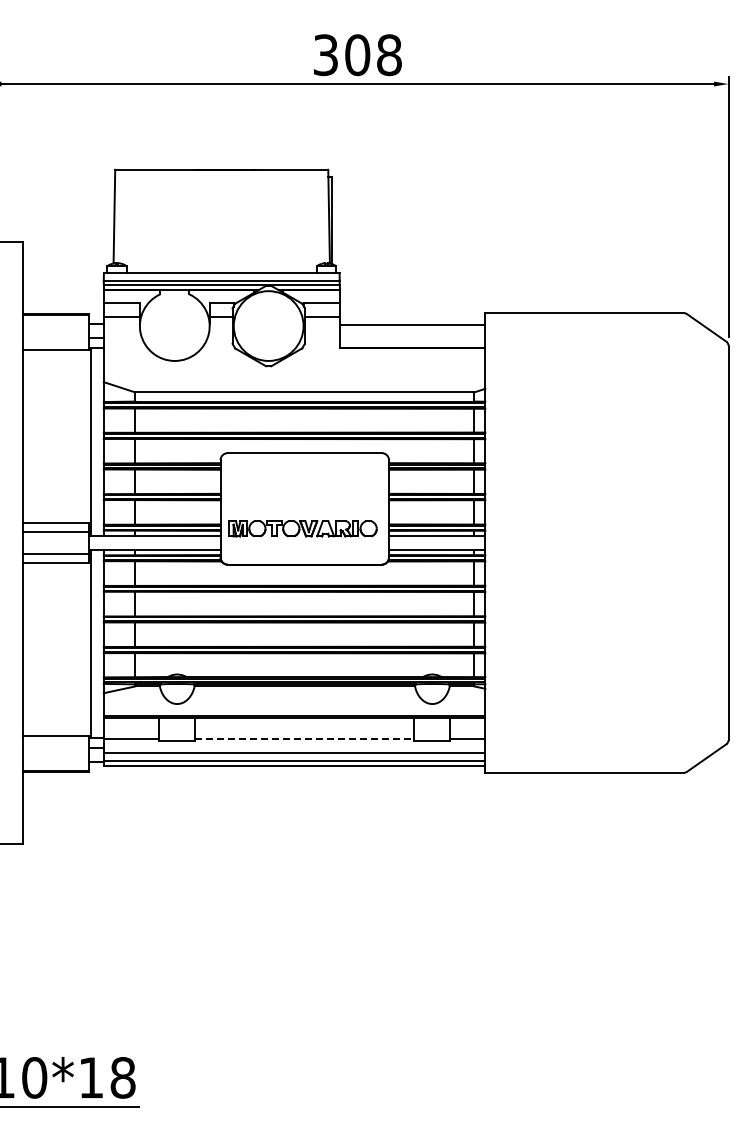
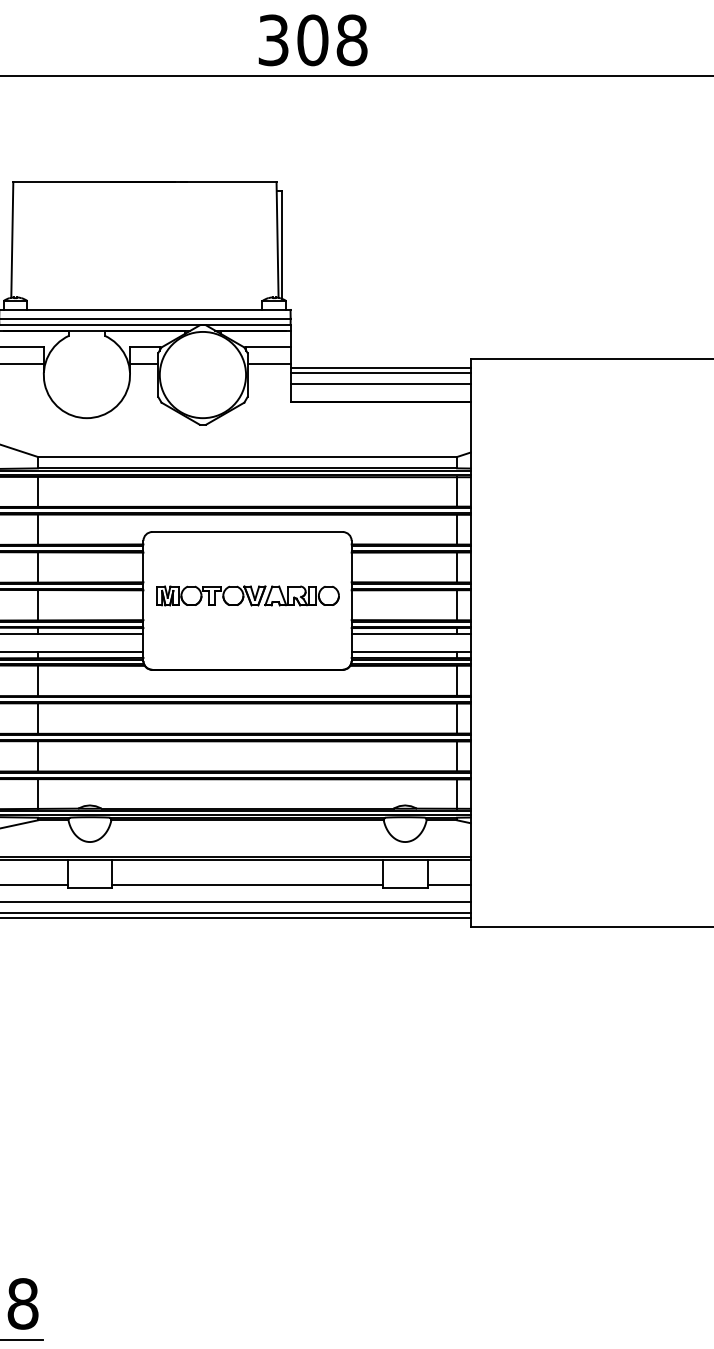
line: (412, 320) -> (380, 368), added
line: (412, 333) -> (380, 384), added
part: (302, 528) -> (247, 595), moved
line: (304, 738) -> (247, 884), dashed -> solid

